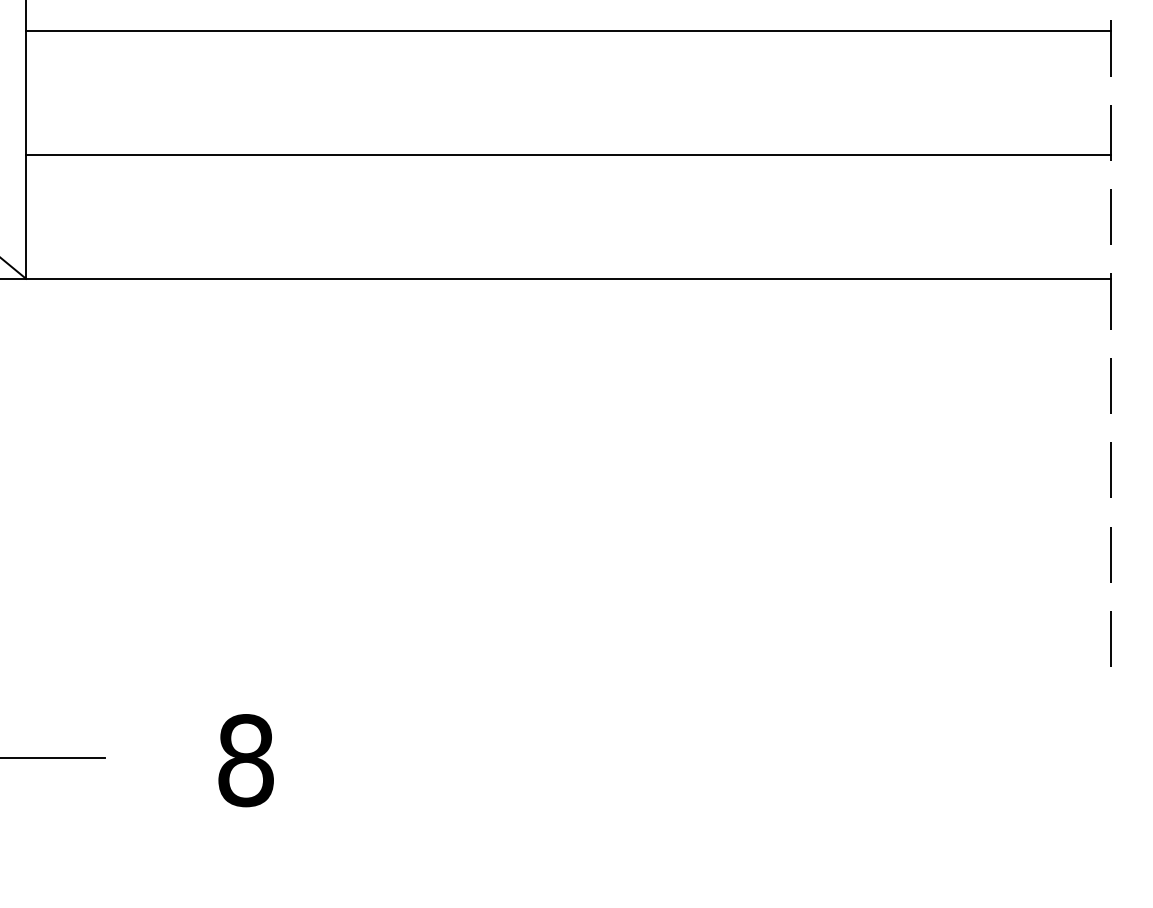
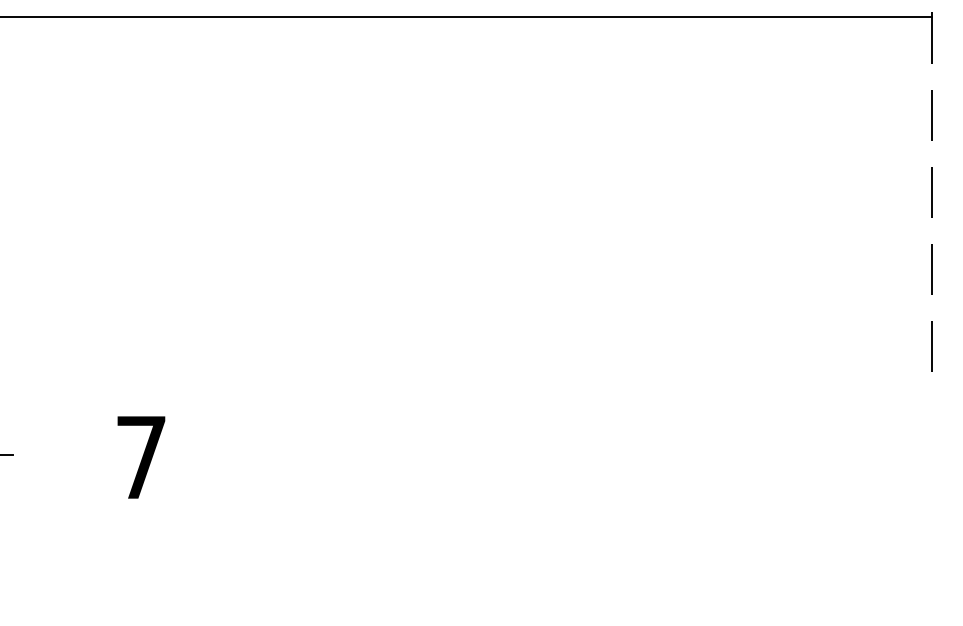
text: (245, 760) -> (140, 457), 8 -> 7

